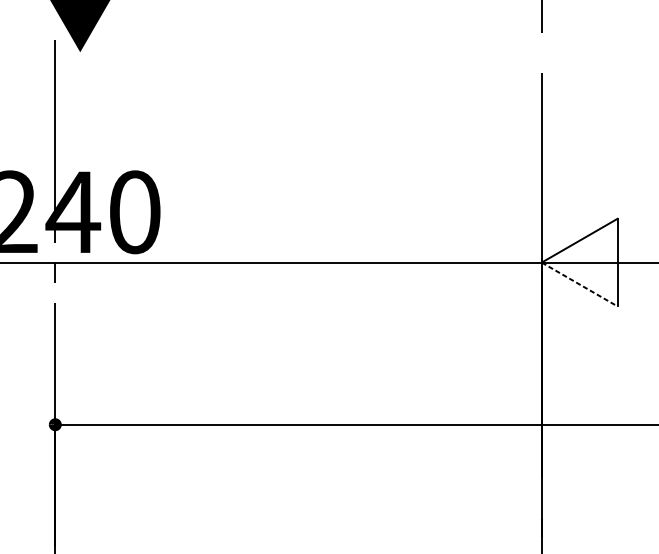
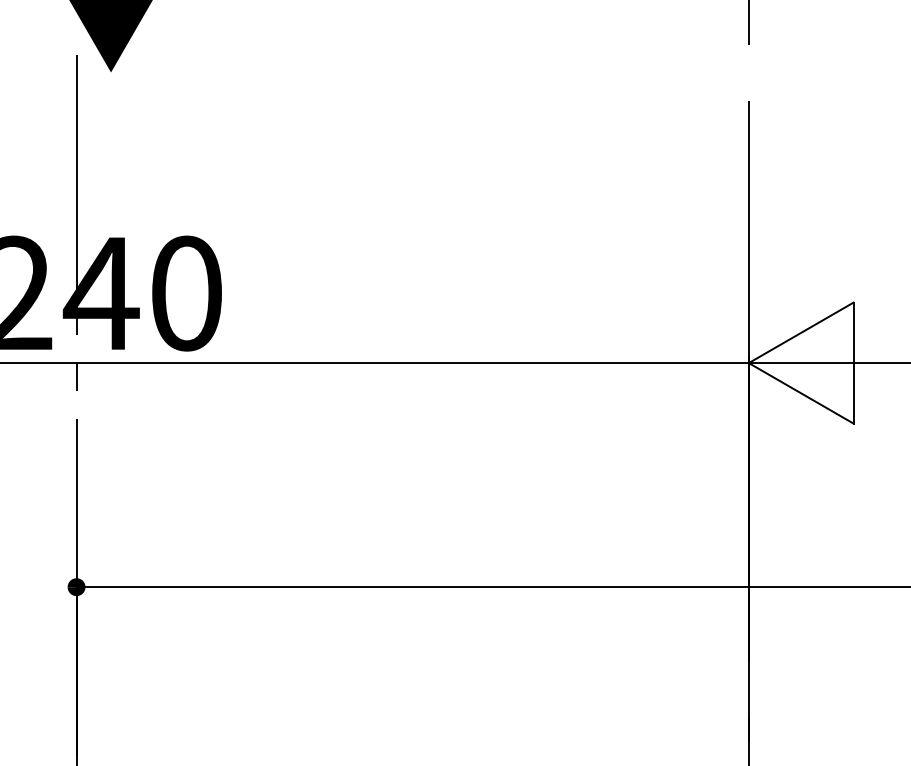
line: (579, 284) -> (801, 393), dashed -> solid

